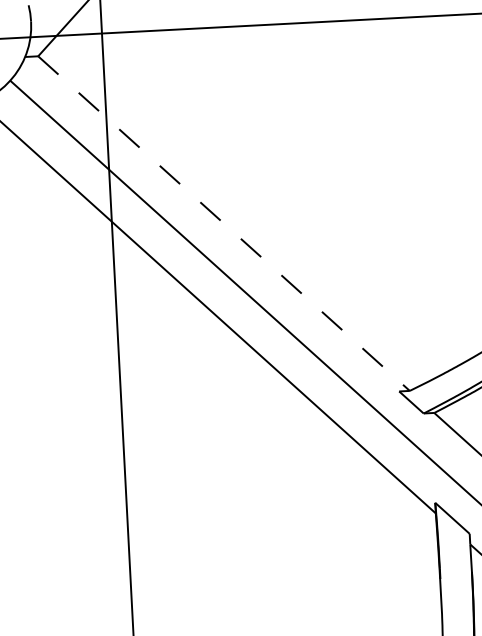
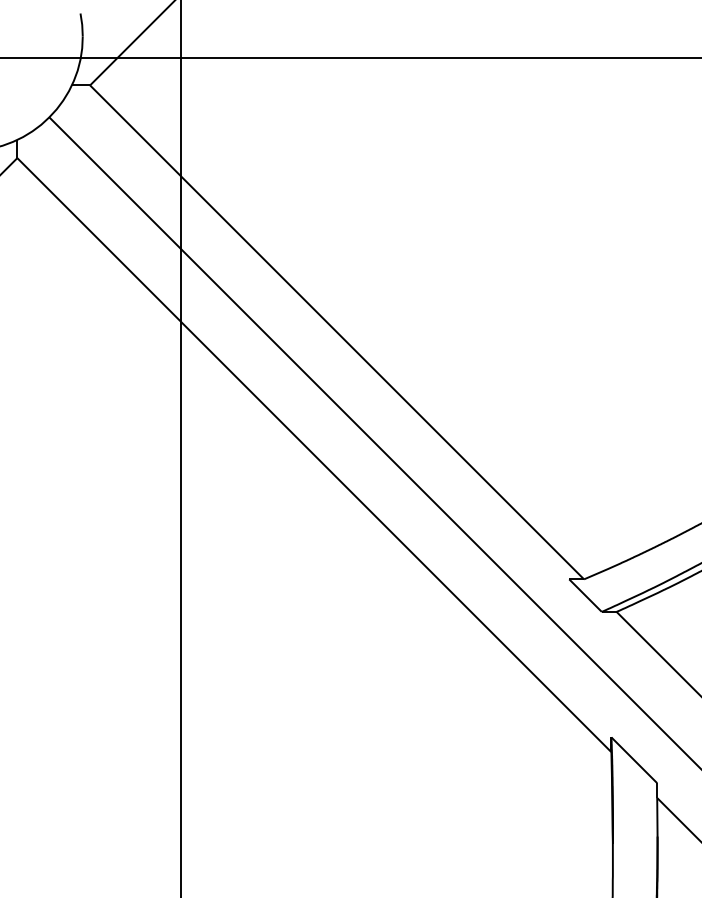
line: (224, 223) -> (337, 332), dashed -> solid

